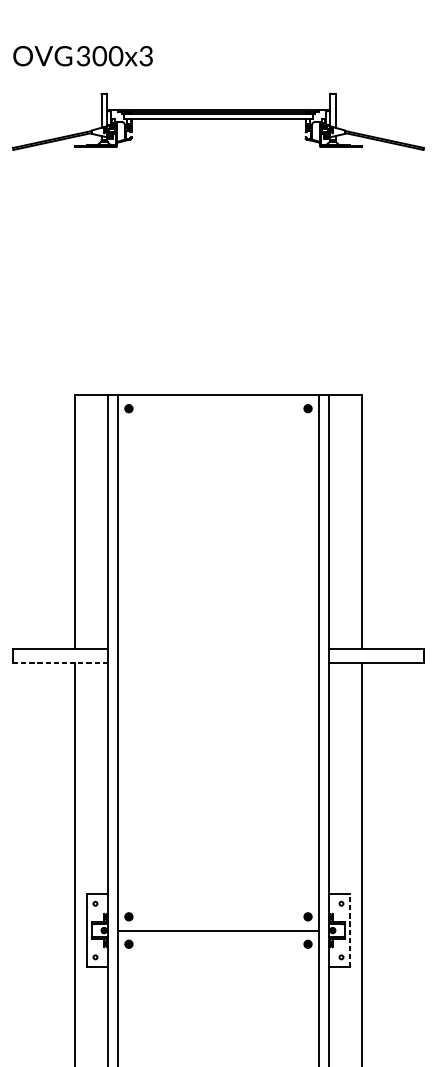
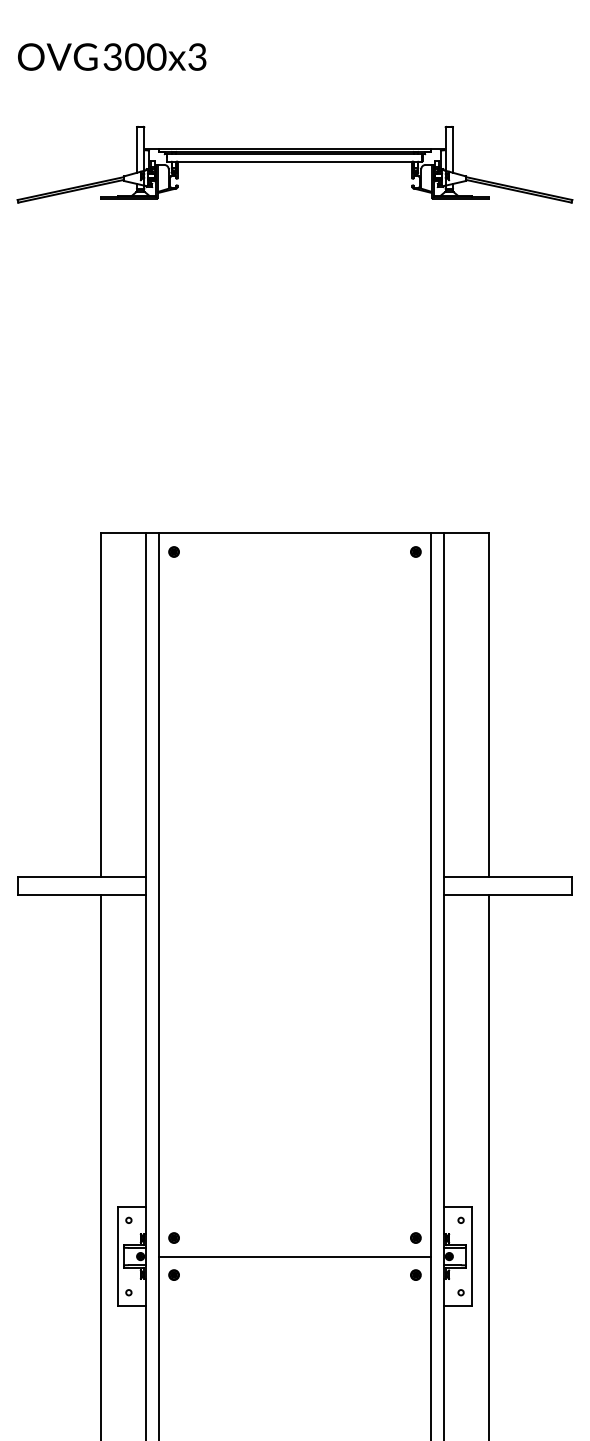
text: (83, 55) -> (112, 56), moved
line: (60, 663) -> (81, 895), dashed -> solid
line: (349, 930) -> (472, 1256), dashed -> solid

